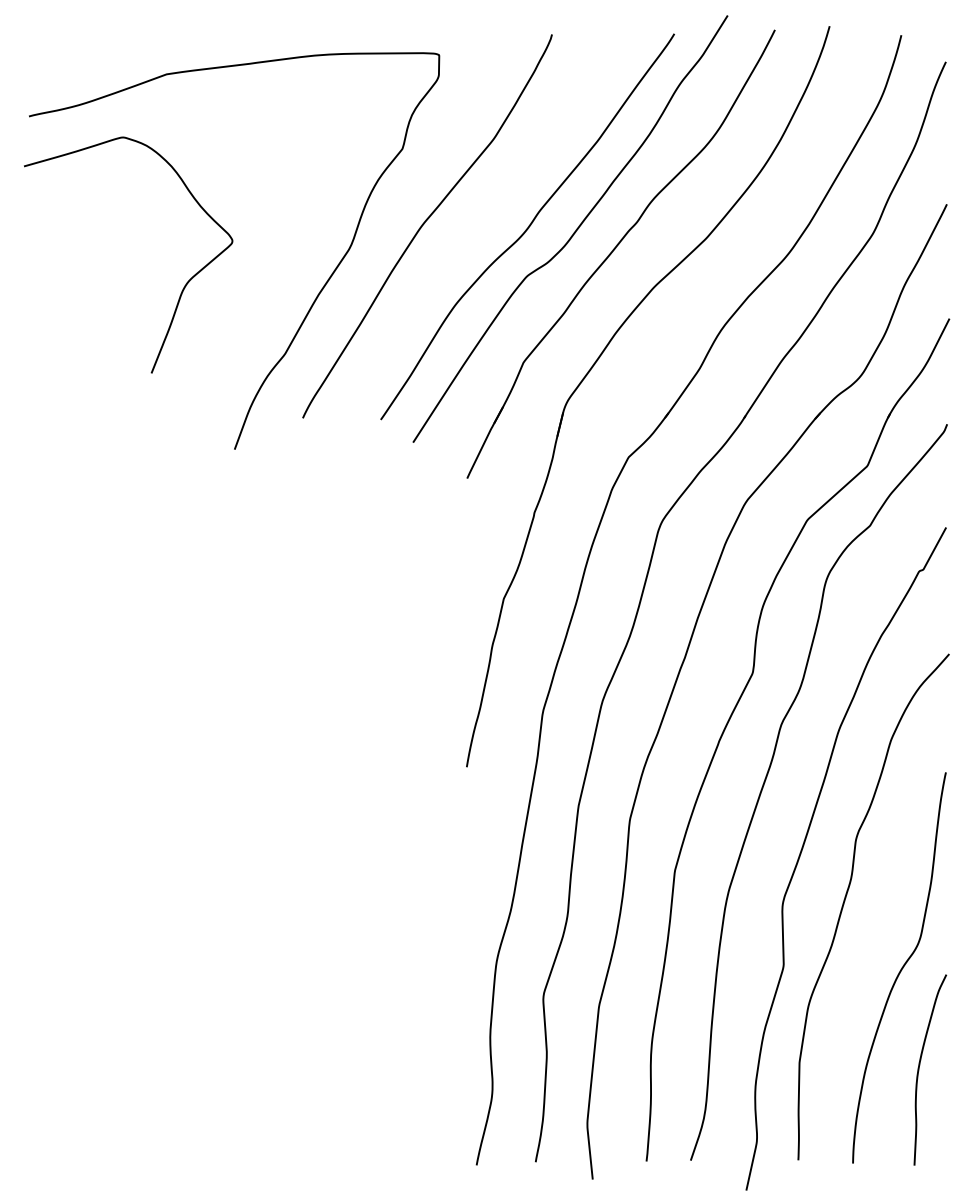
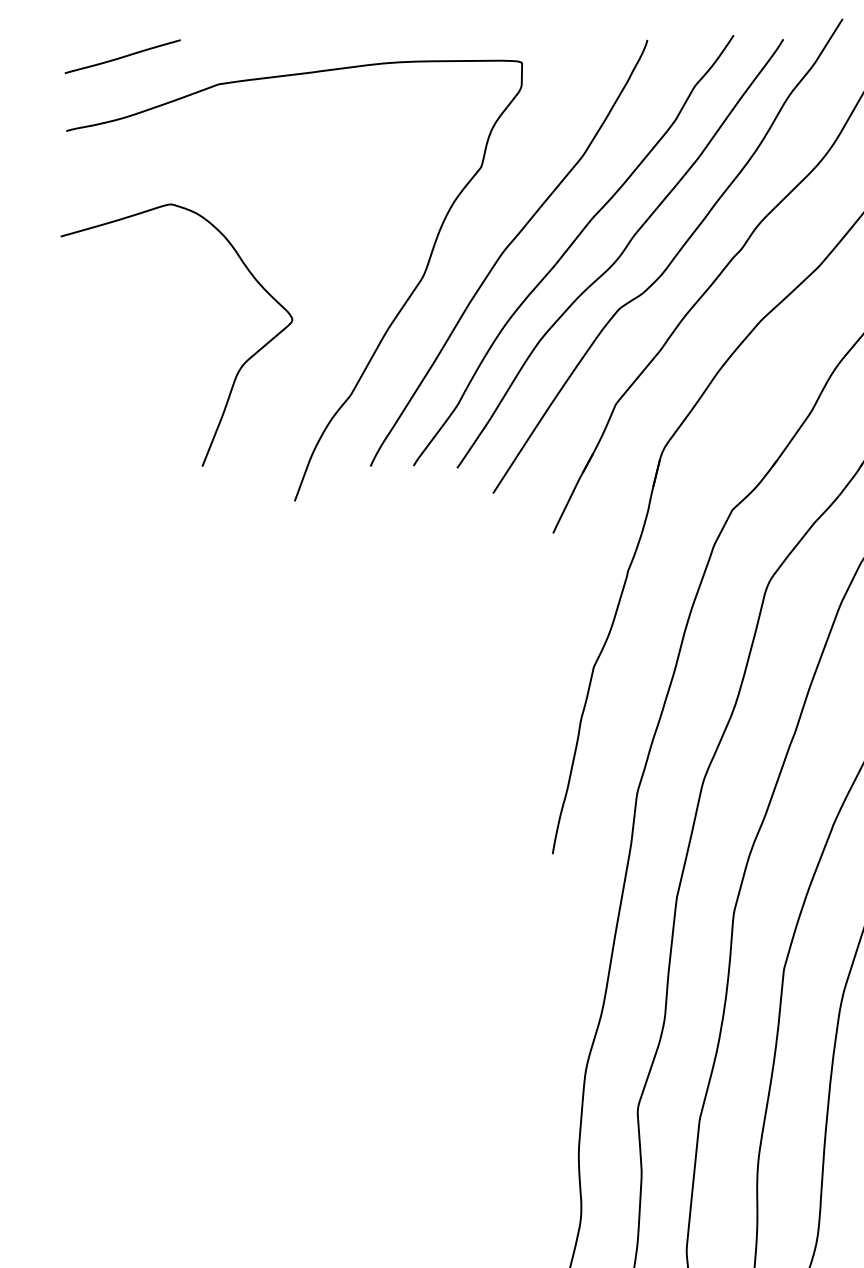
line: (79, 49) -> (122, 56), added
curve: (481, 223) -> (569, 250), added
curve: (184, 285) -> (239, 368), moved

